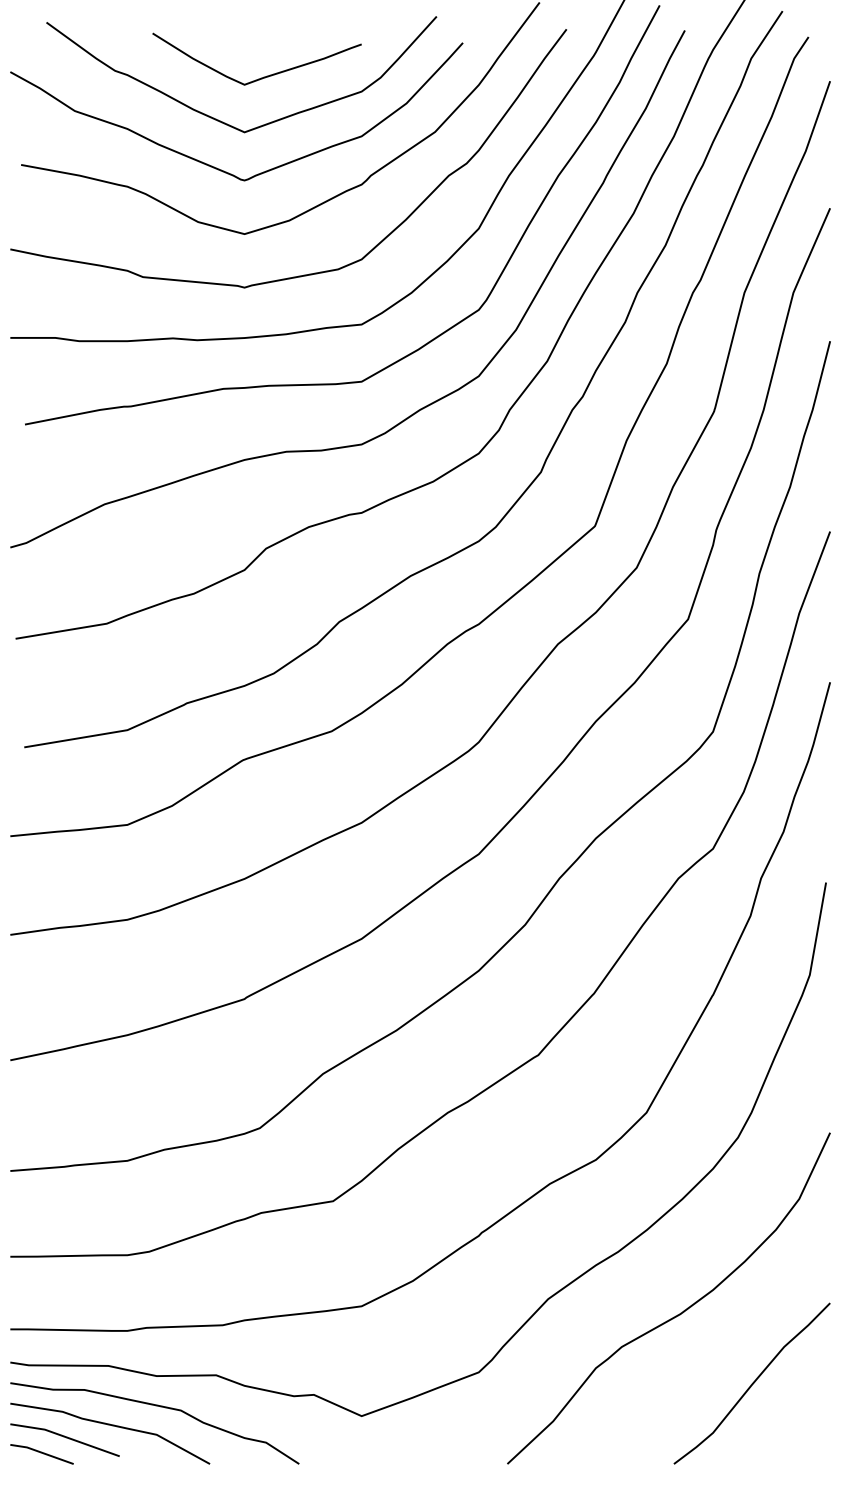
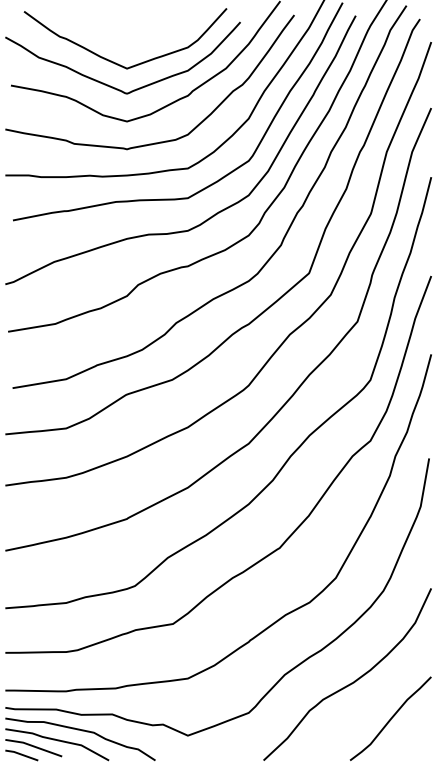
curve: (260, 76) -> (135, 39), removed

